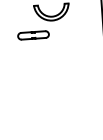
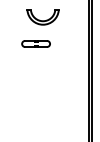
part: (32, 34) -> (35, 43), moved

